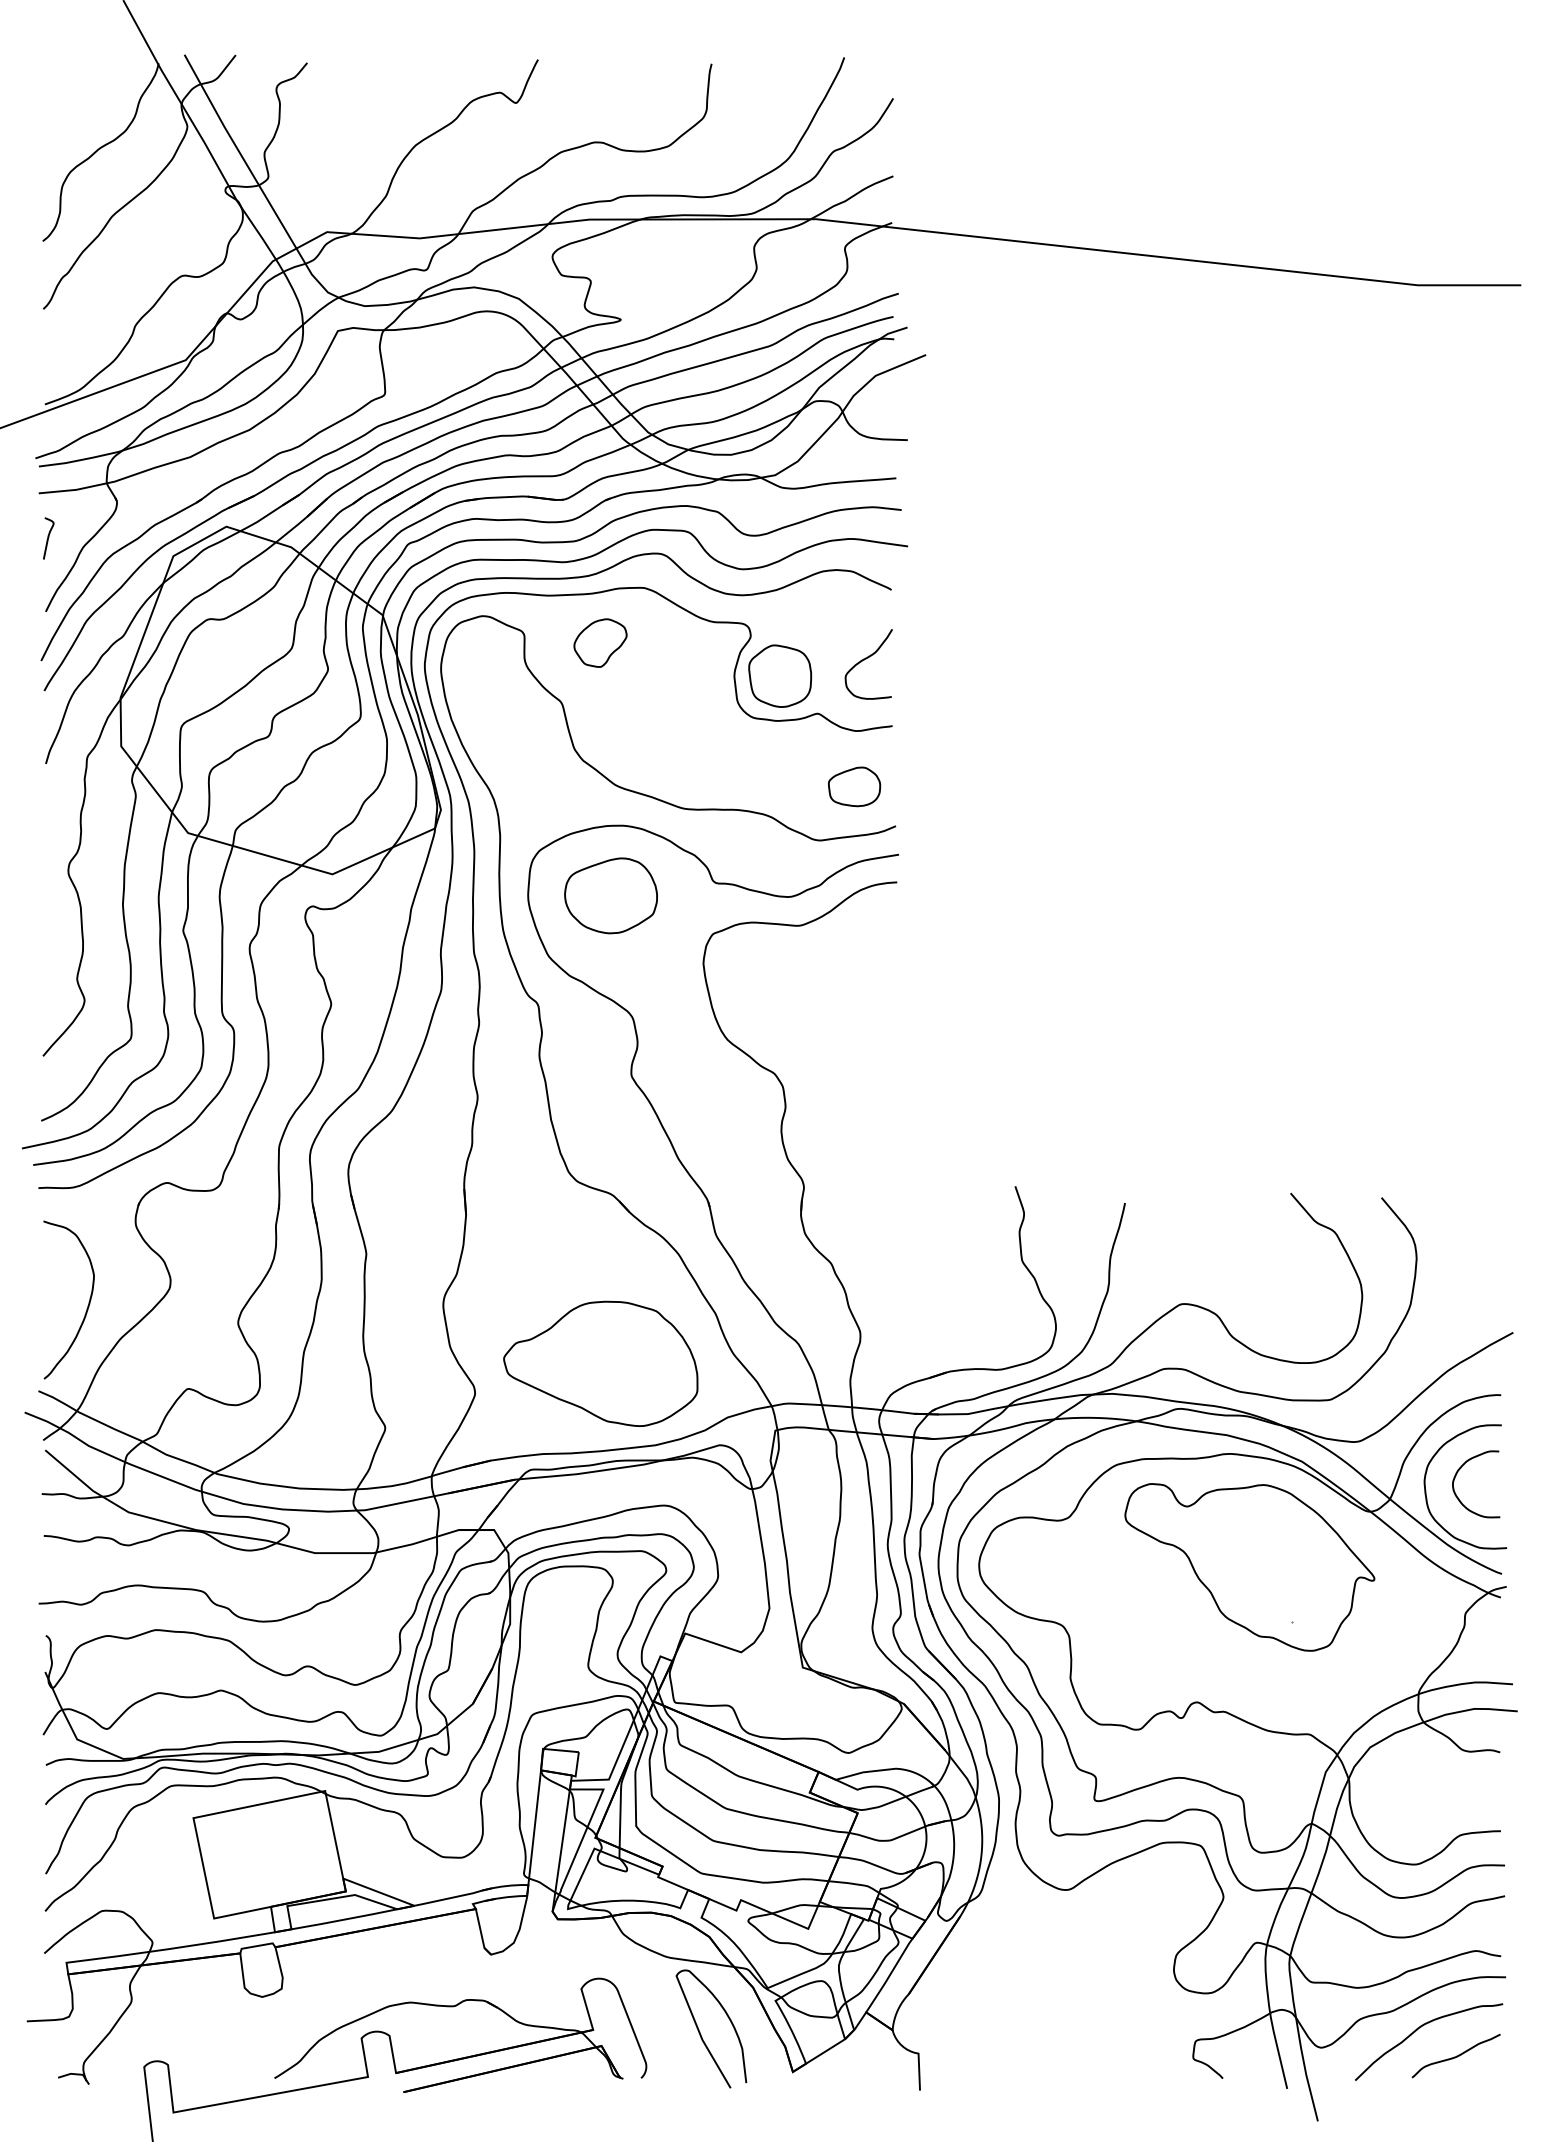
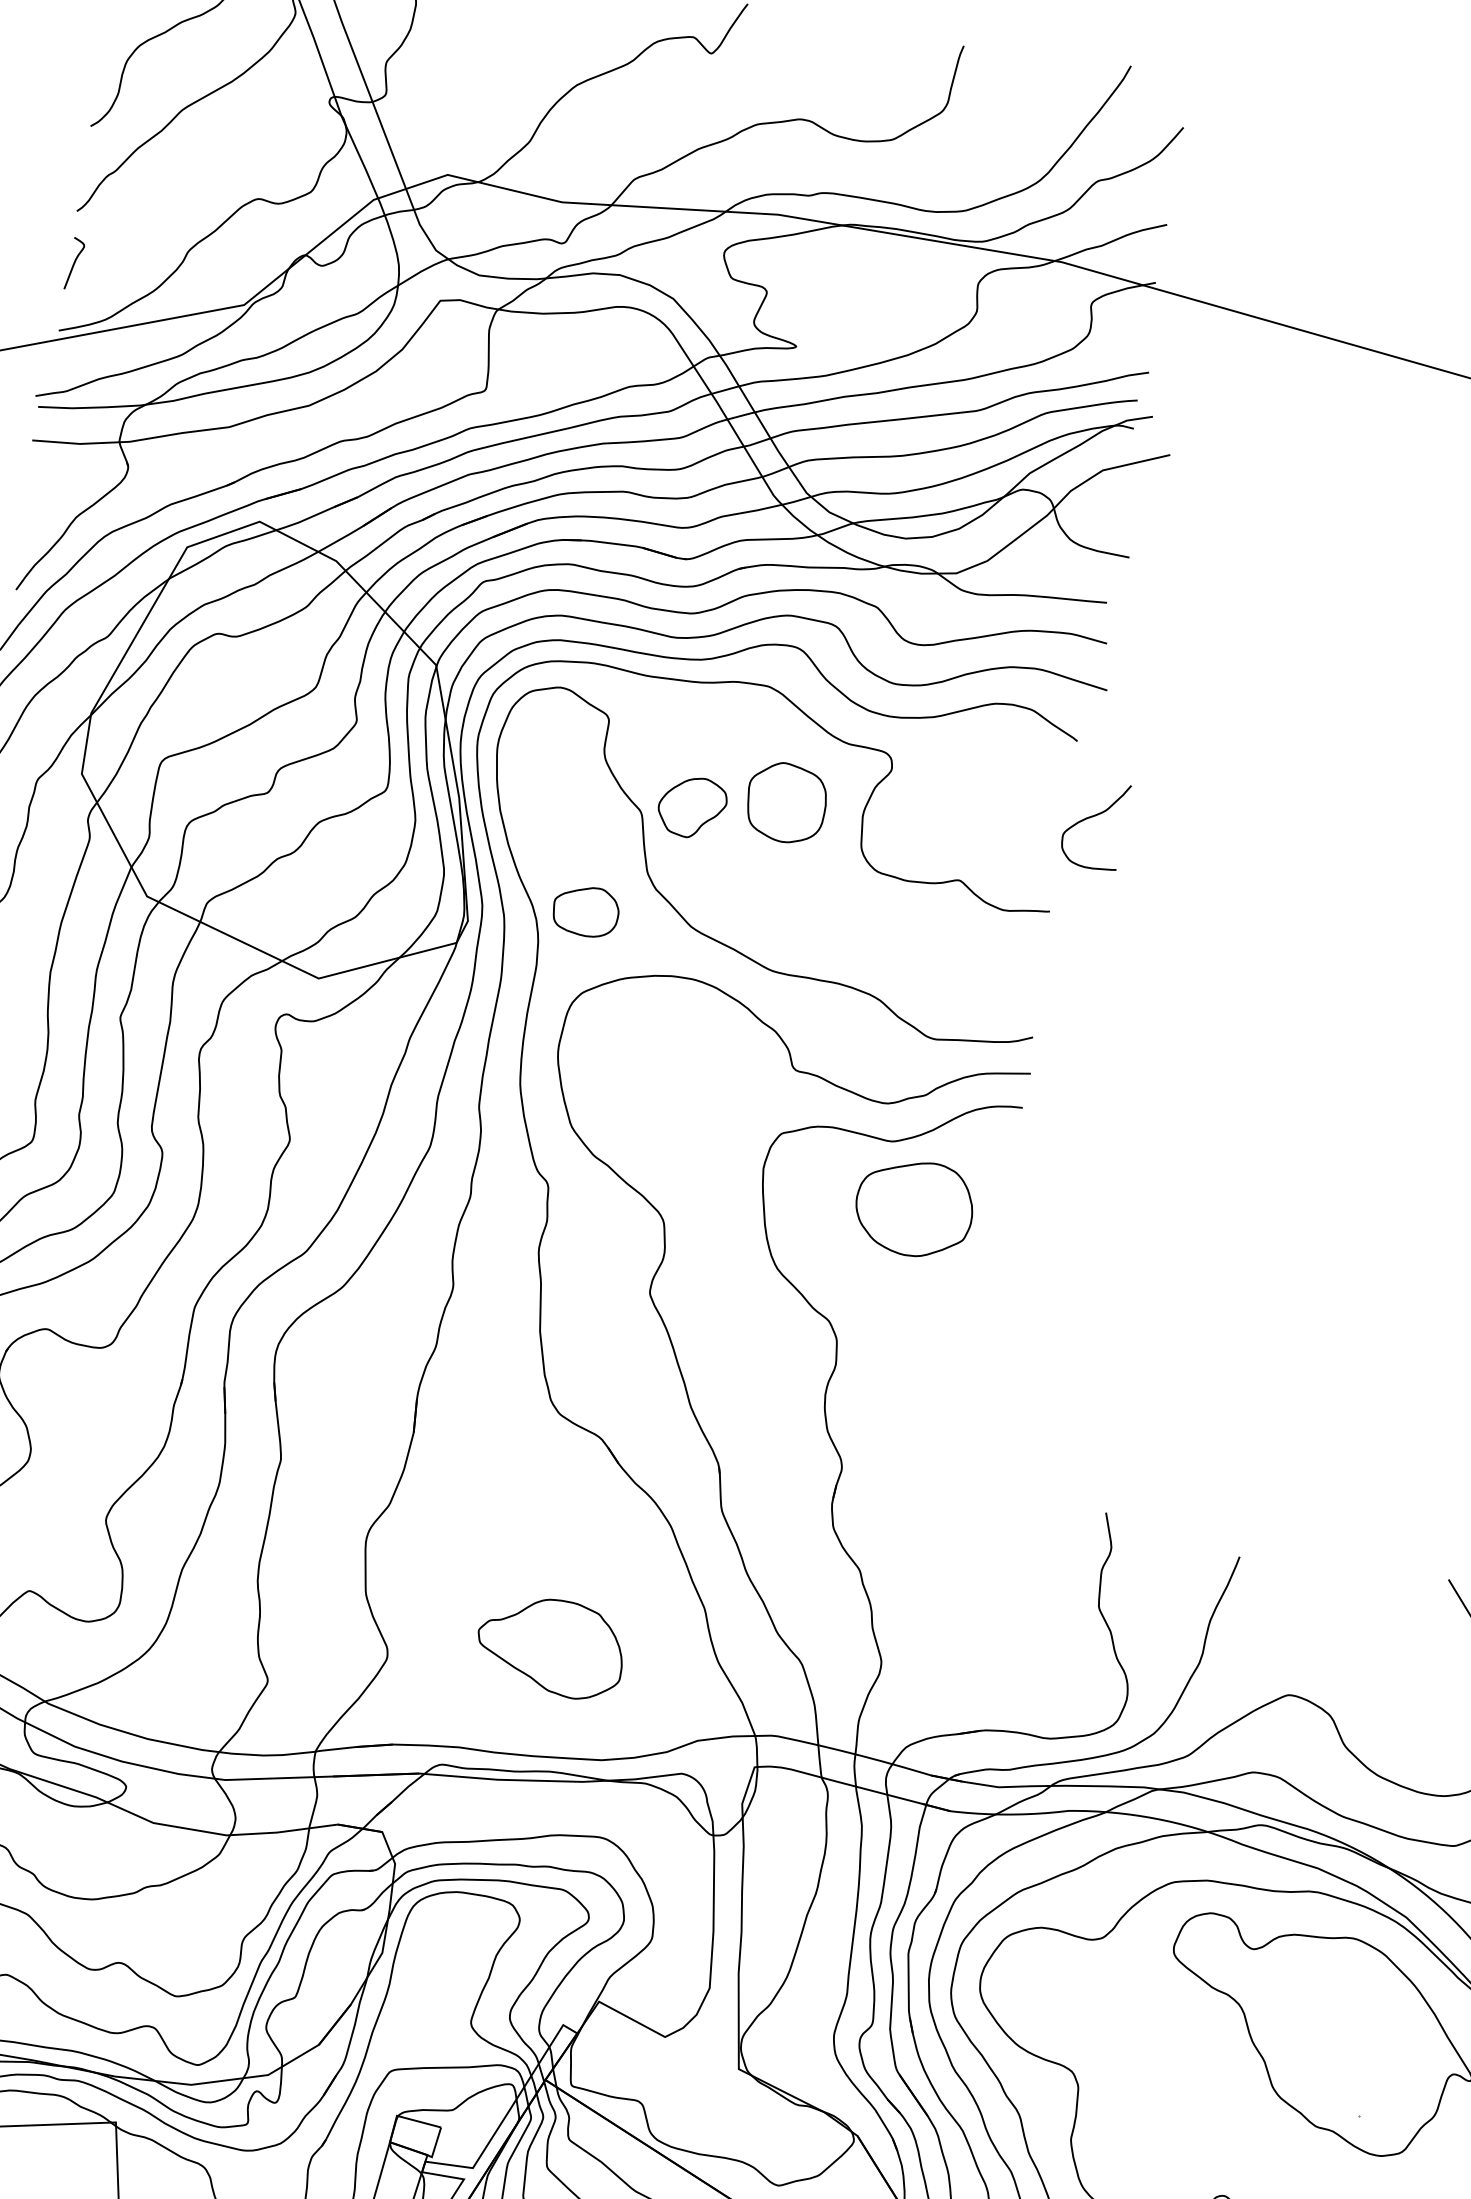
curve: (48, 538) -> (74, 263), moved
part: (600, 642) -> (692, 806), moved
curve: (866, 659) -> (1092, 817), moved
part: (780, 675) -> (786, 802), moved
part: (854, 786) -> (586, 910), moved
part: (610, 895) -> (913, 1207), moved
part: (600, 1363) -> (550, 1646), size x0.6

